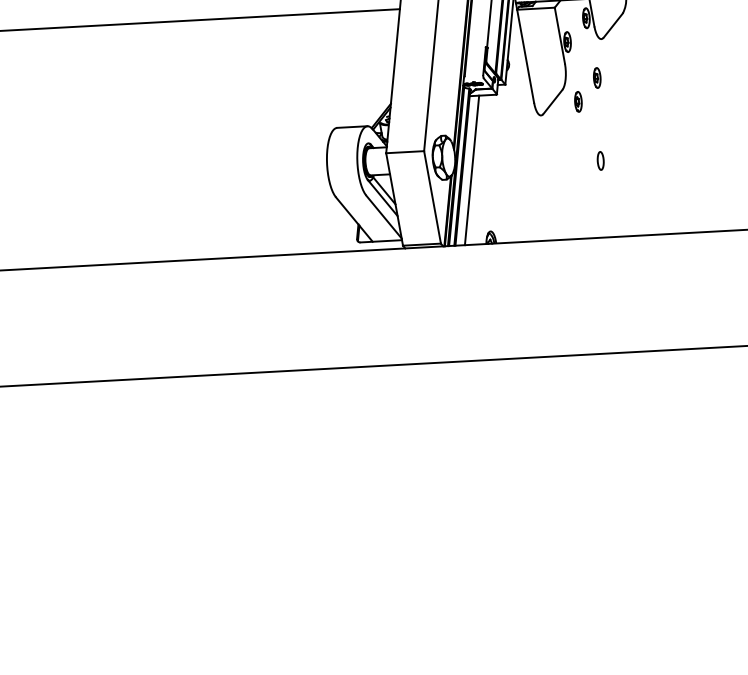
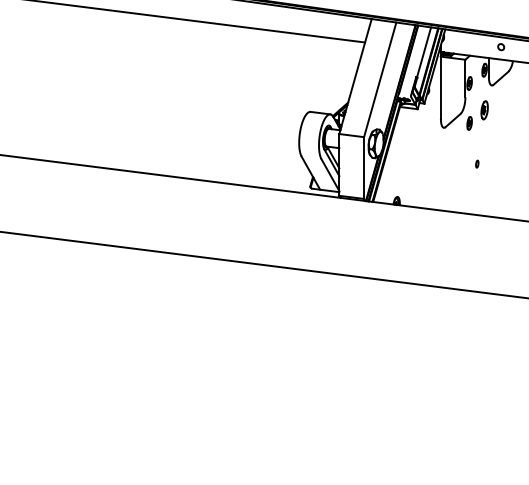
part: (596, 76) -> (484, 109), size x1.4
part: (601, 159) -> (477, 163), size x0.6
line: (471, 169) -> (392, 154), removed

